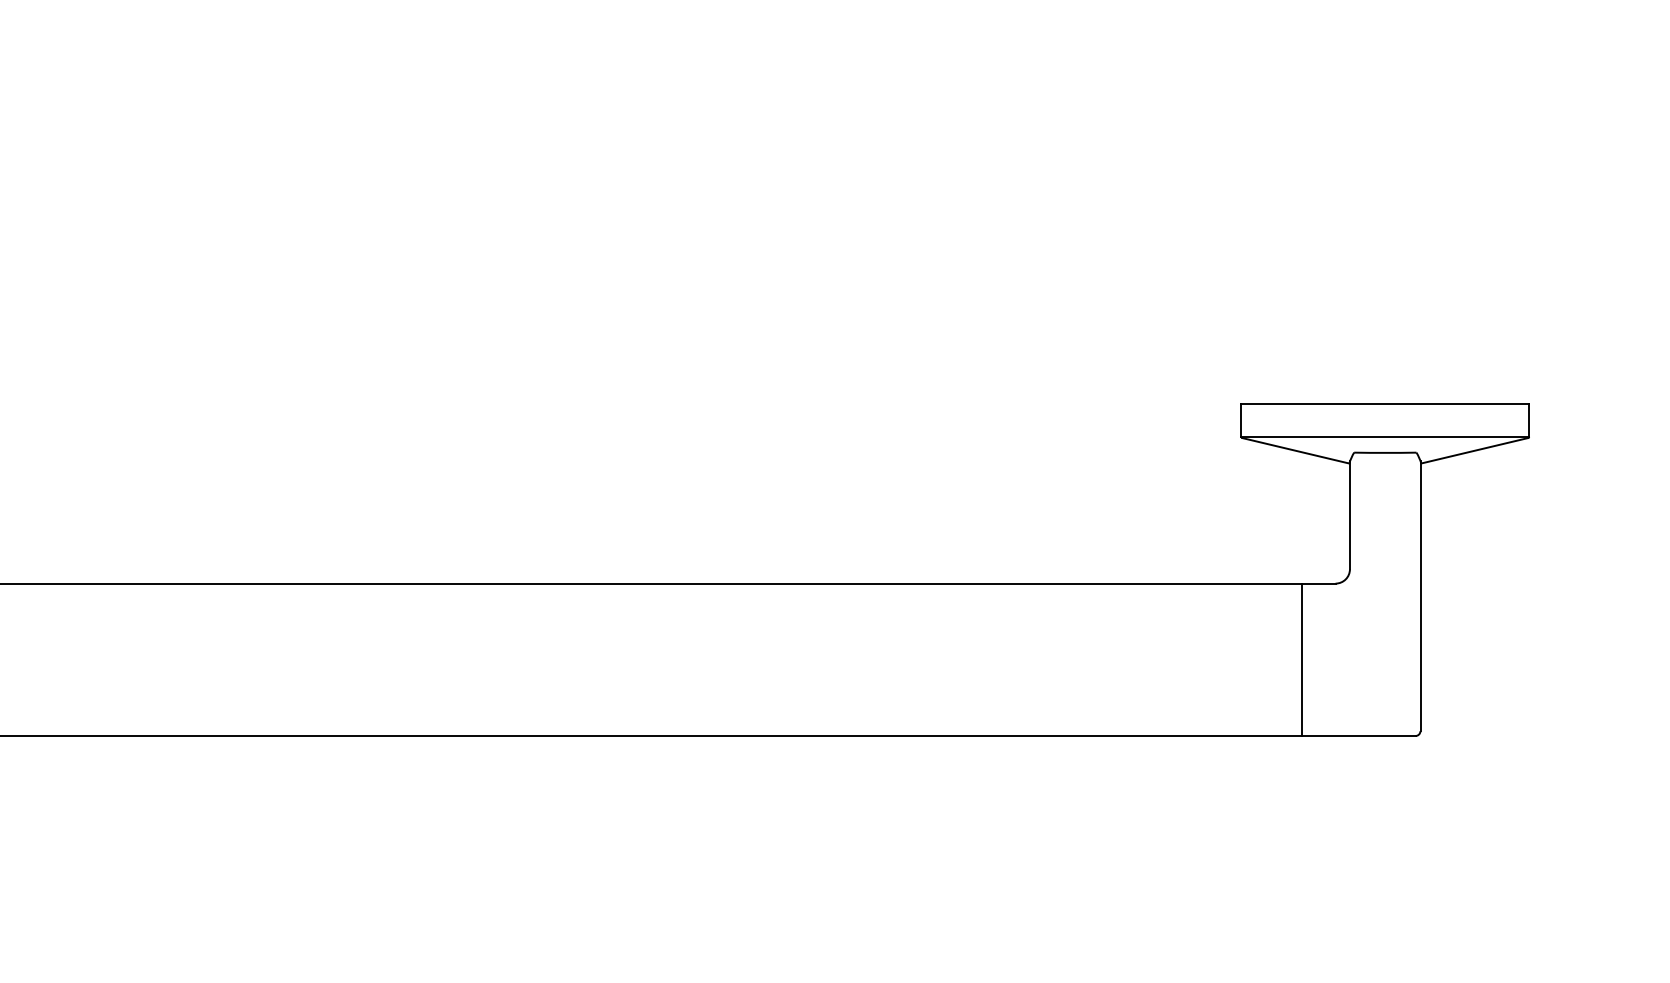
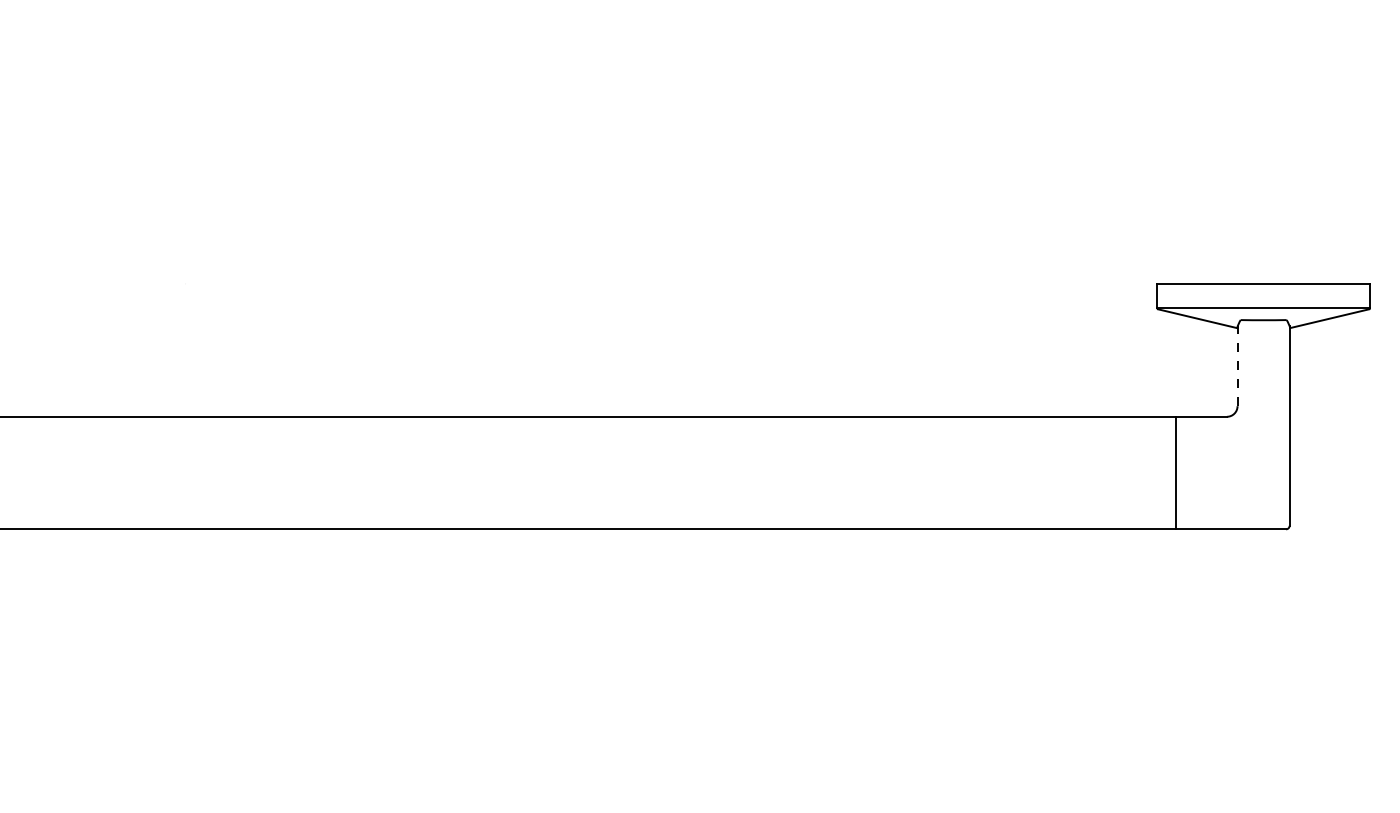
line: (1349, 515) -> (1237, 366), solid -> dashed
line: (1302, 659) -> (1176, 472), moved

